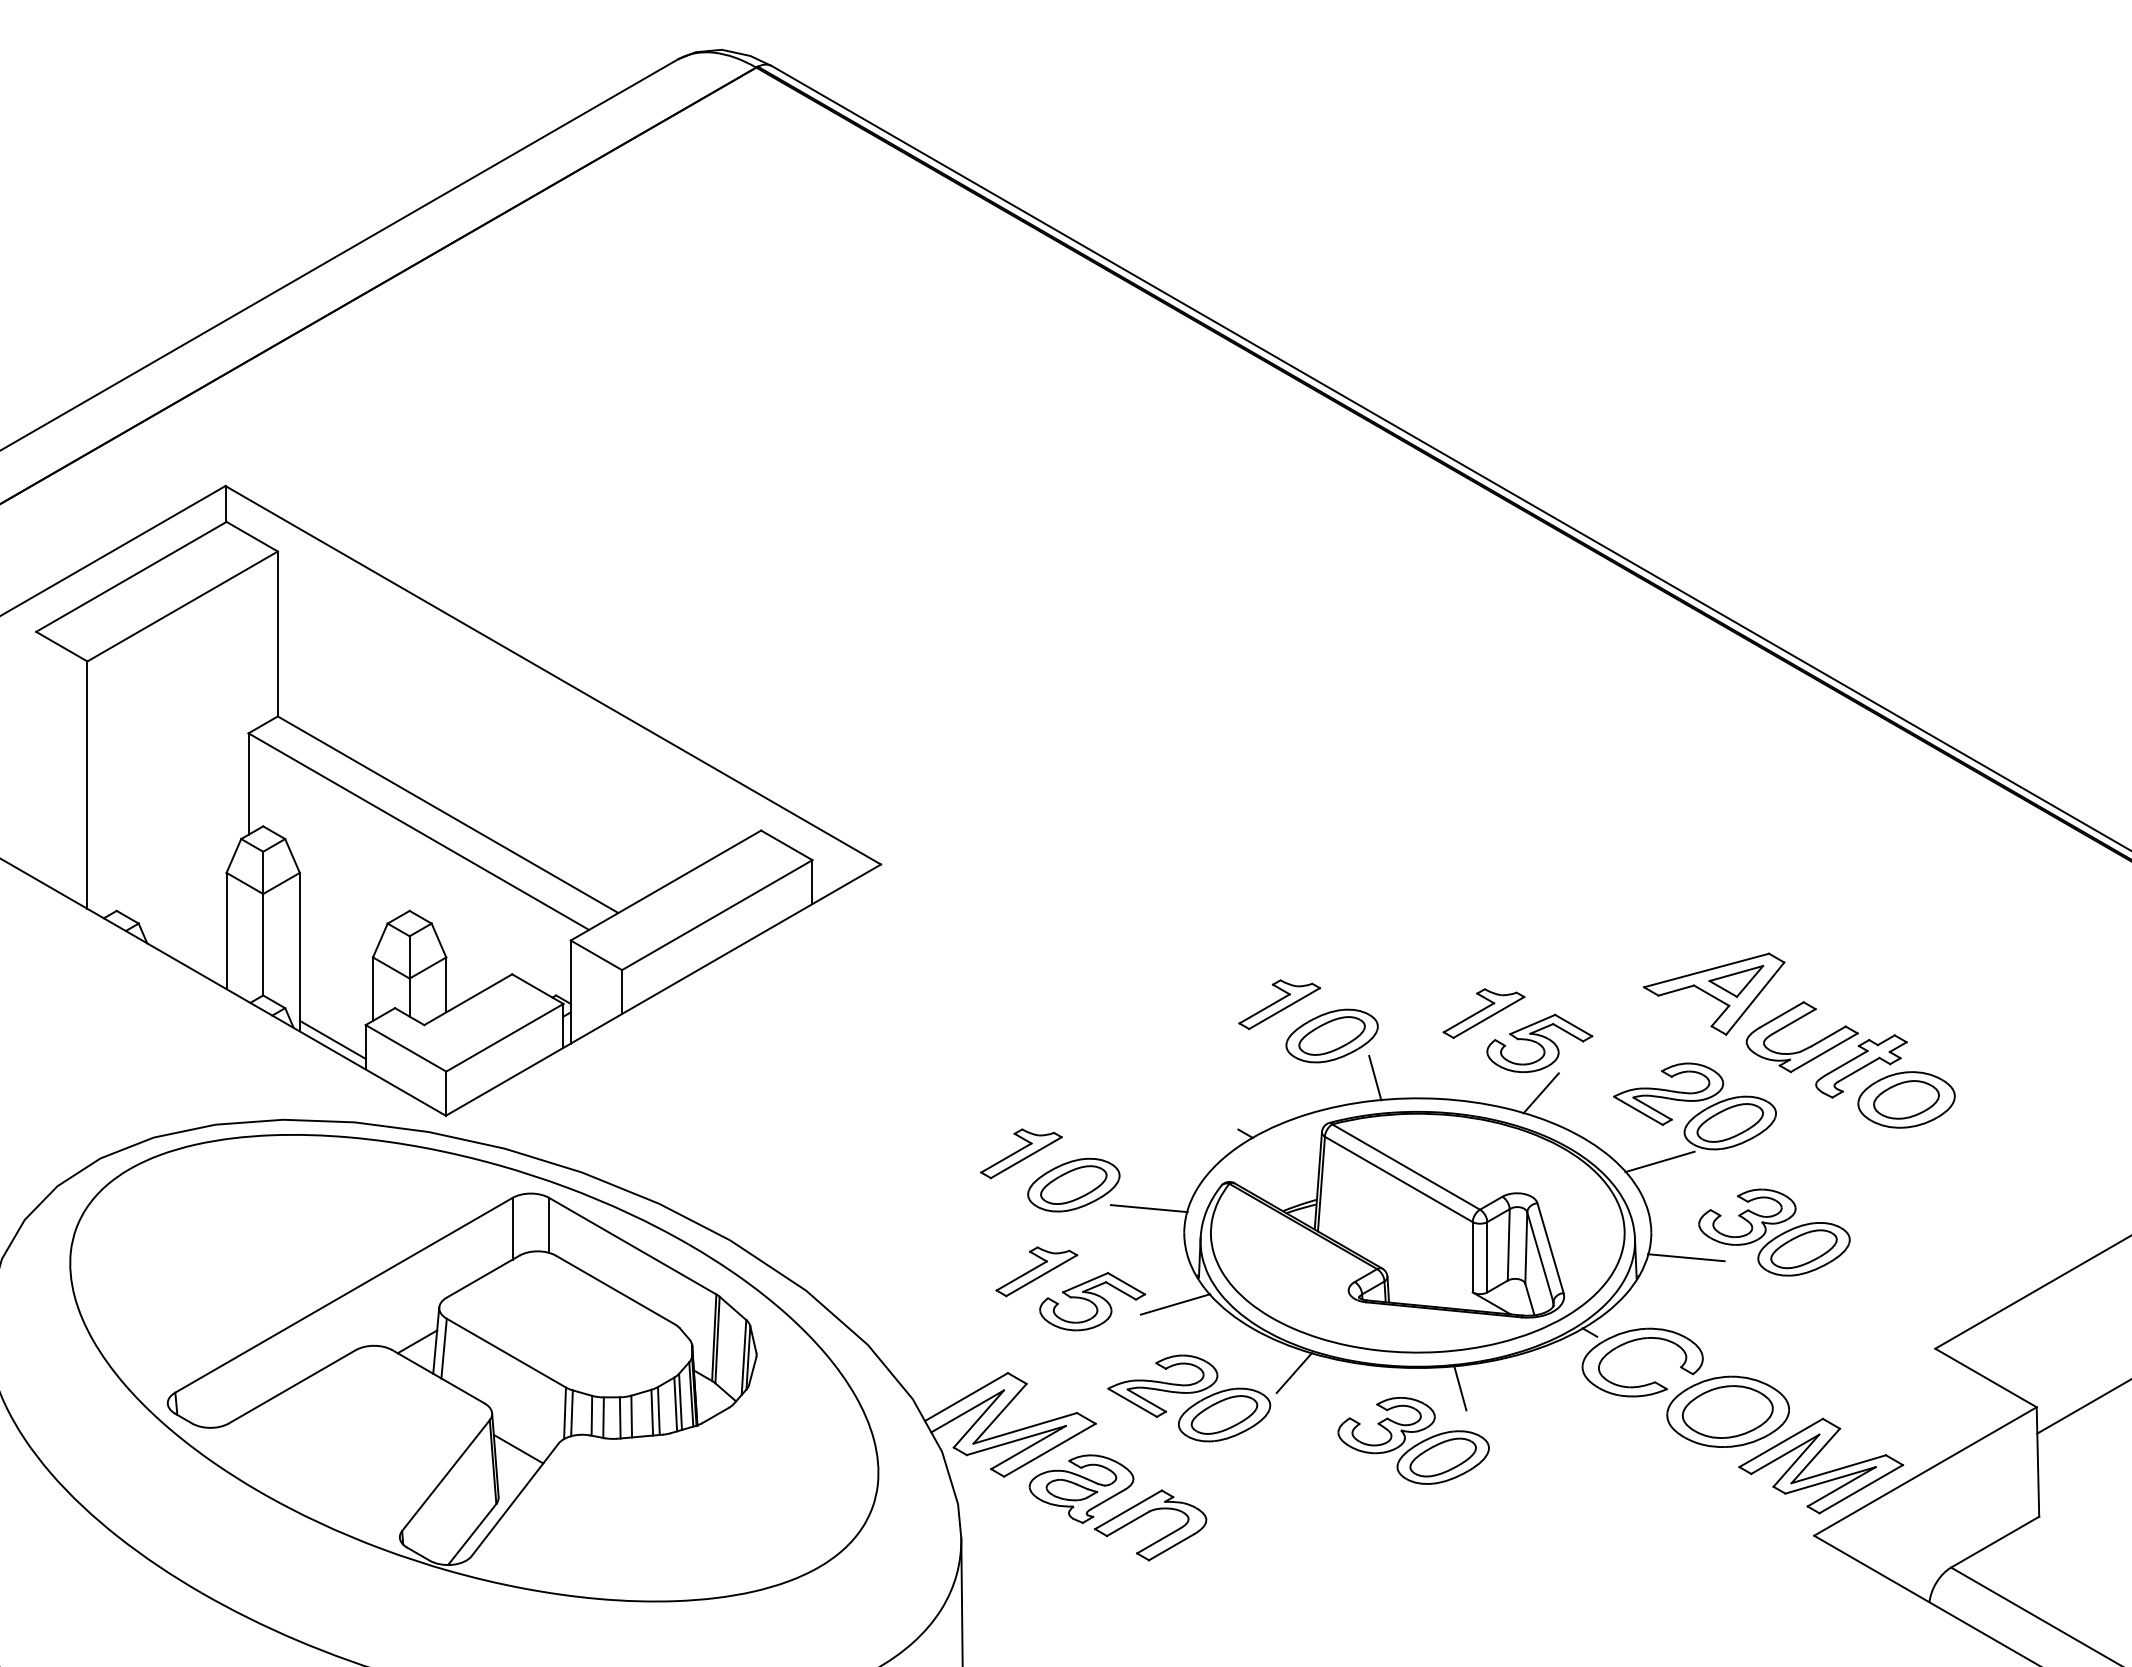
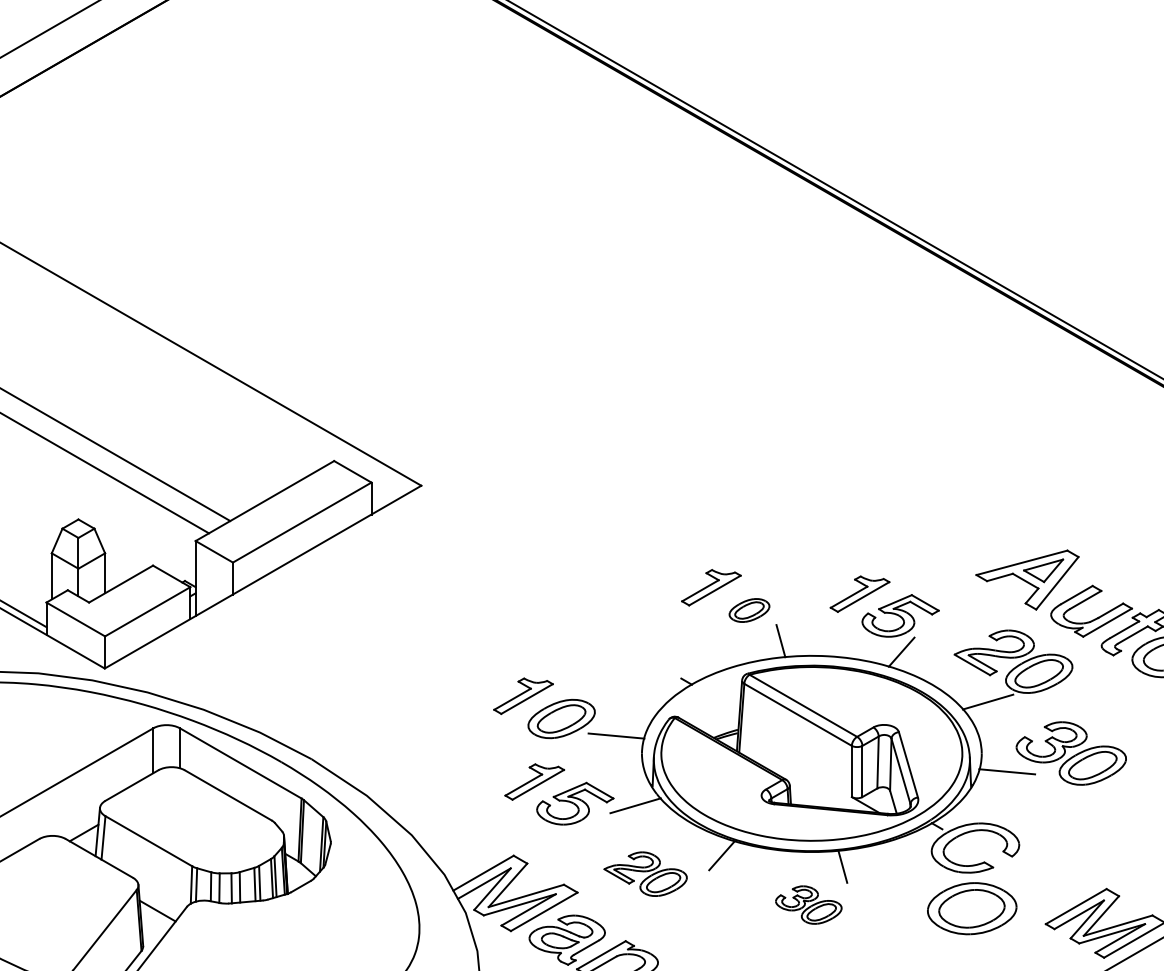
part: (1331, 1035) -> (749, 610), size x0.6
part: (1189, 1398) -> (645, 874), size x0.7
part: (1727, 1411) -> (971, 908), moved
part: (1413, 1440) -> (808, 904), size x0.6

